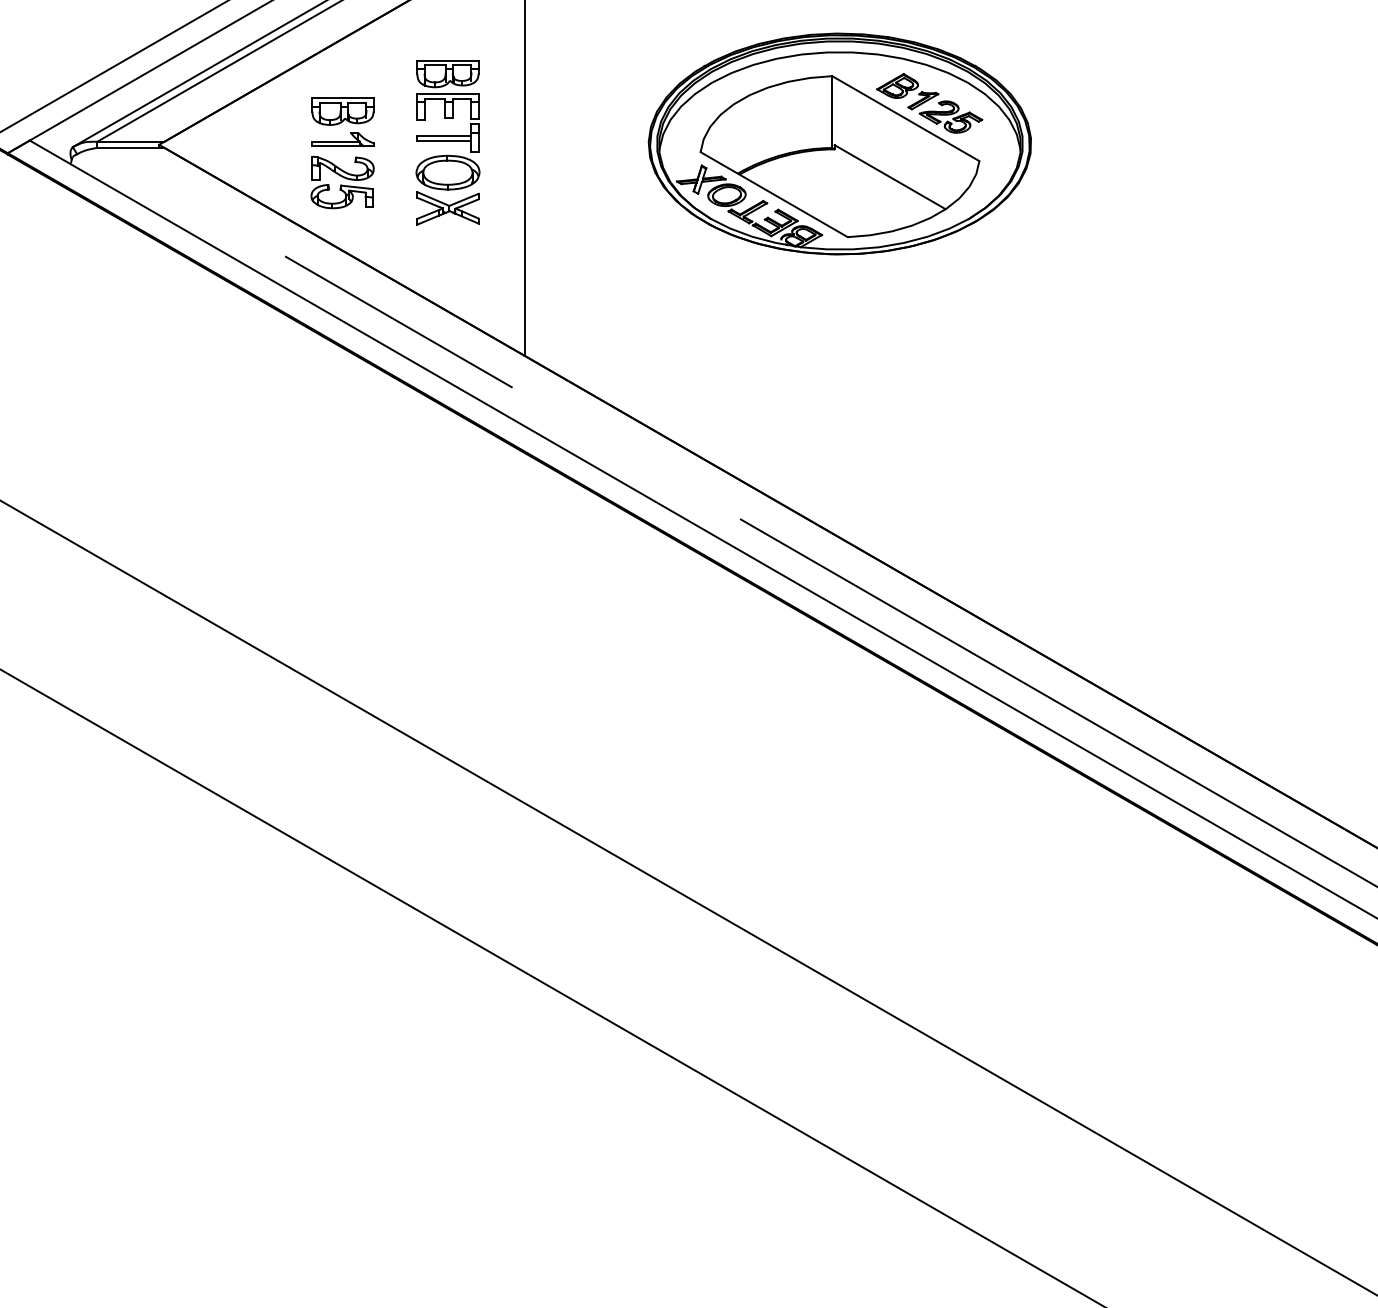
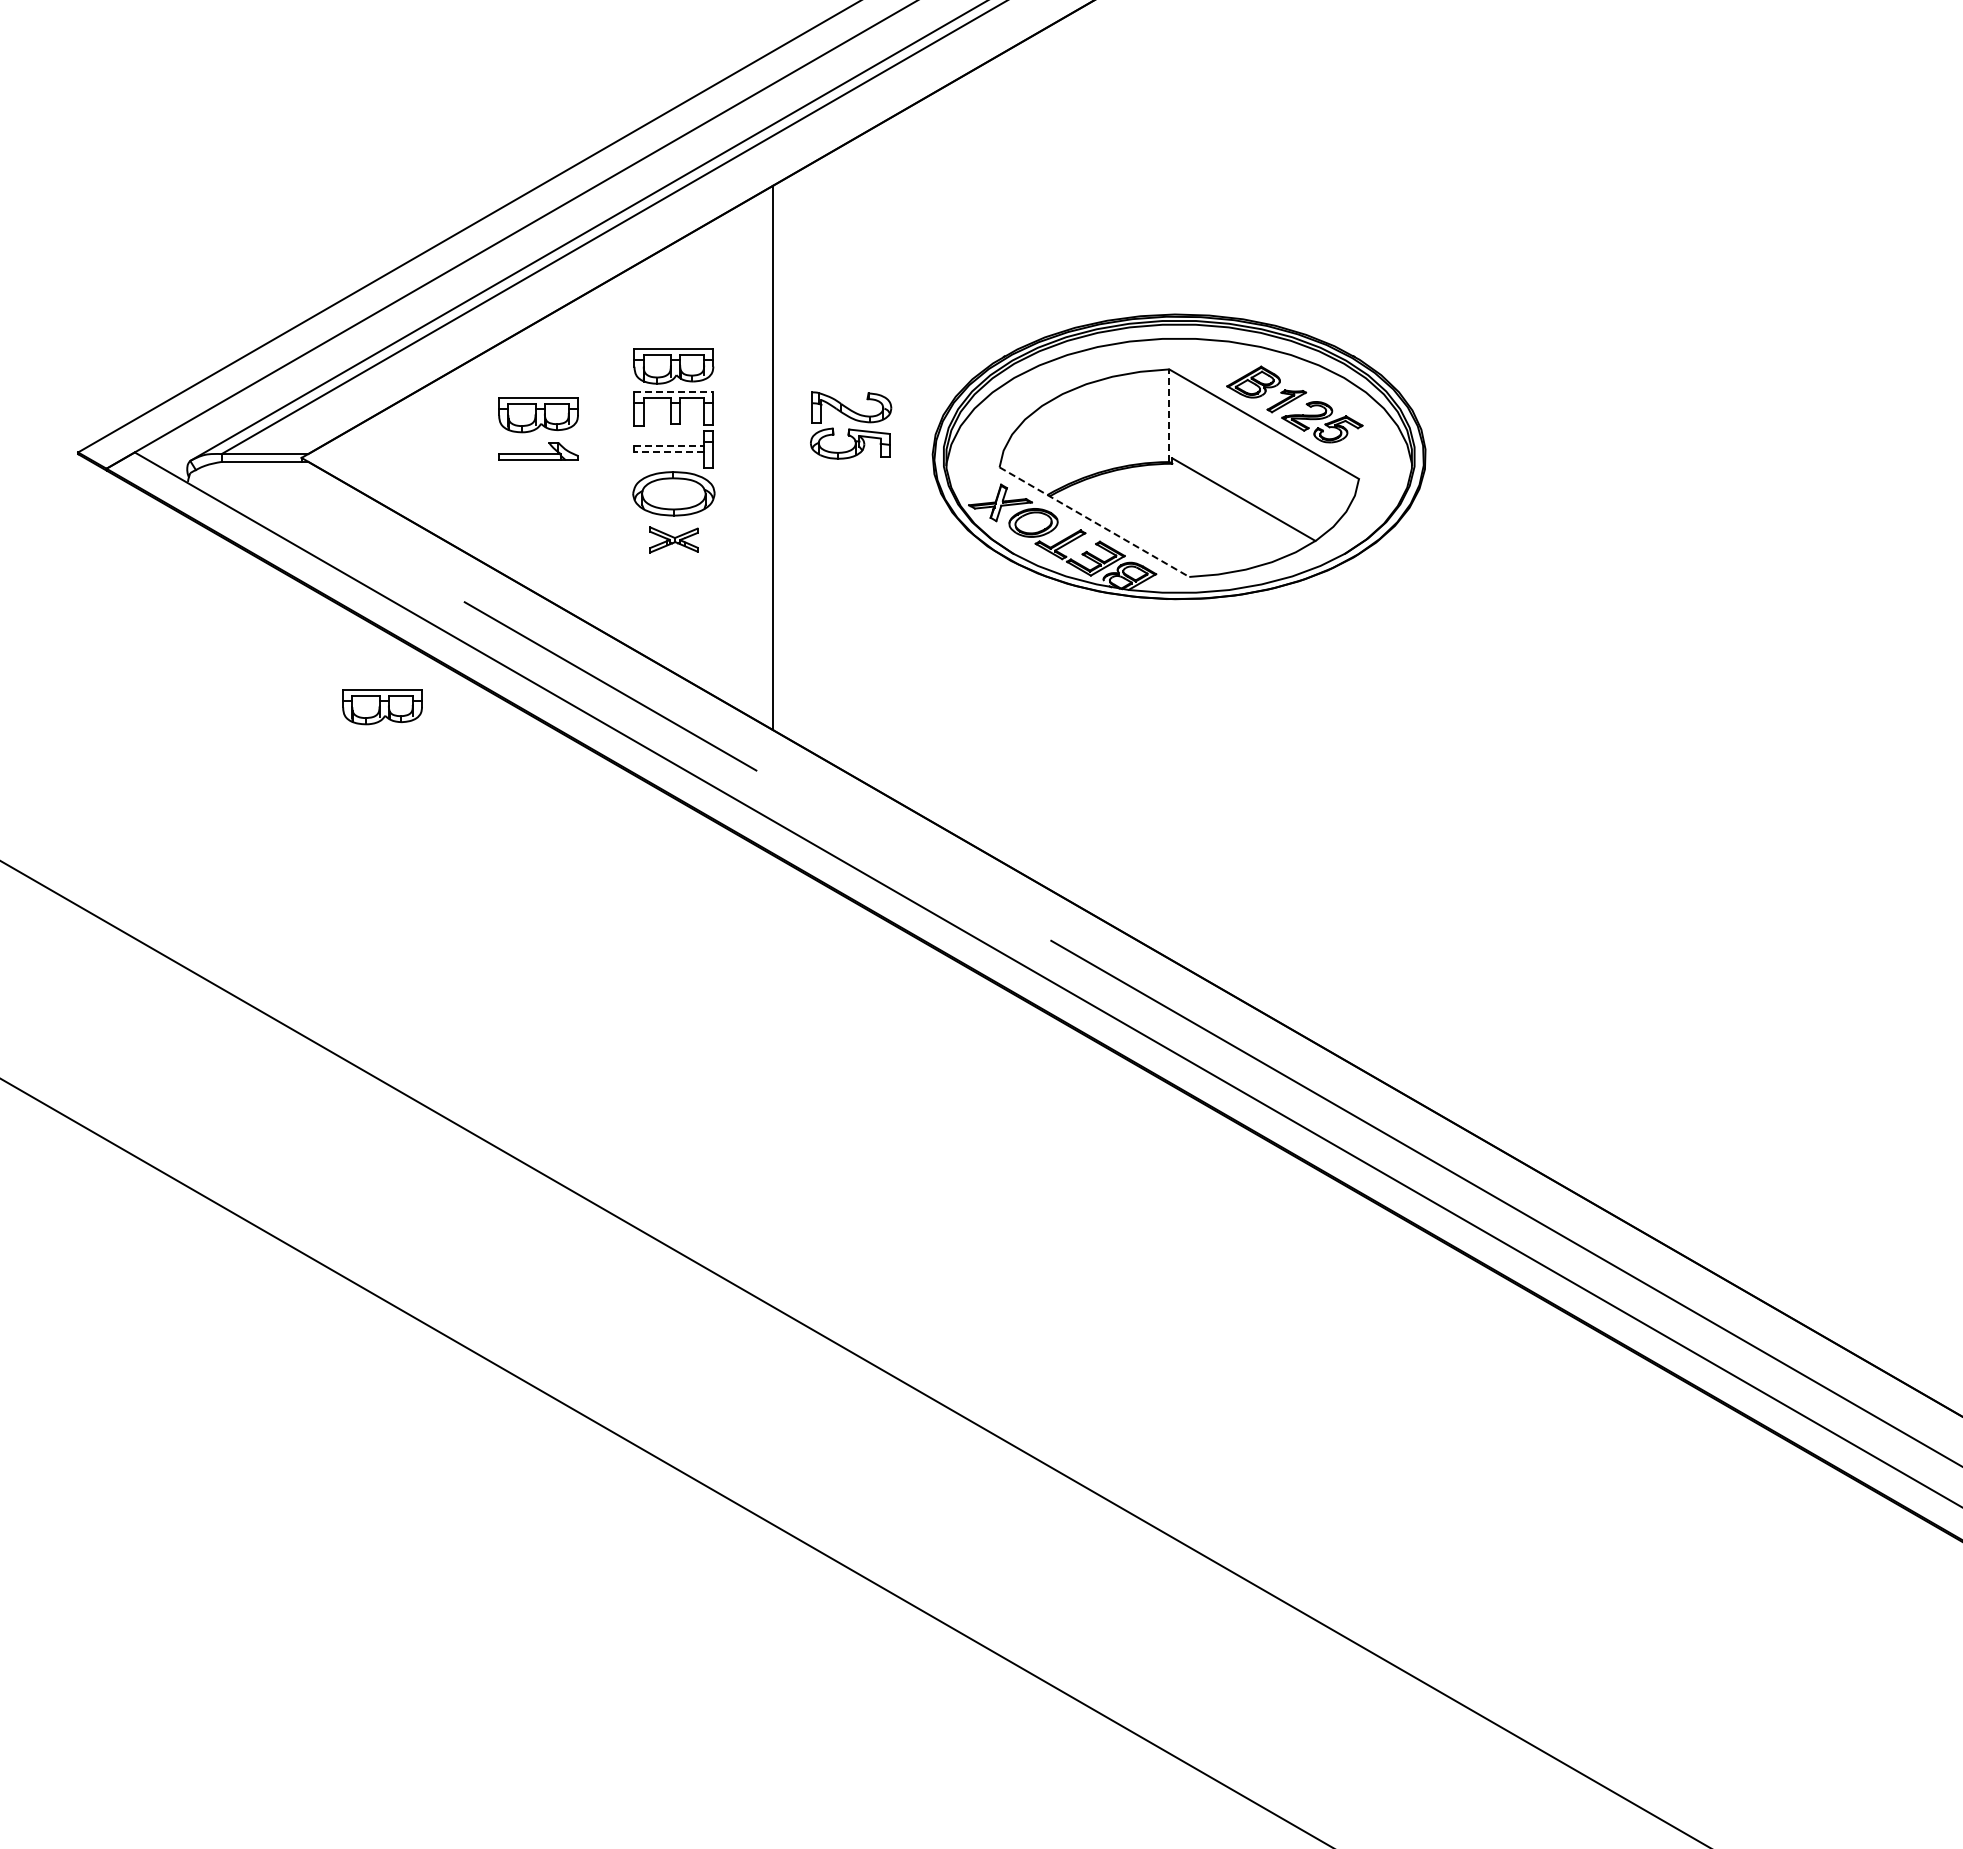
line: (448, 94) -> (674, 392), solid -> dashed
line: (832, 111) -> (1169, 415), solid -> dashed
line: (444, 135) -> (669, 446), solid -> dashed
line: (444, 140) -> (669, 452), solid -> dashed
part: (342, 182) -> (851, 425), moved
line: (774, 194) -> (1094, 522), solid -> dashed
part: (447, 208) -> (673, 539), size x0.6
part: (221, 338) -> (382, 707), added

